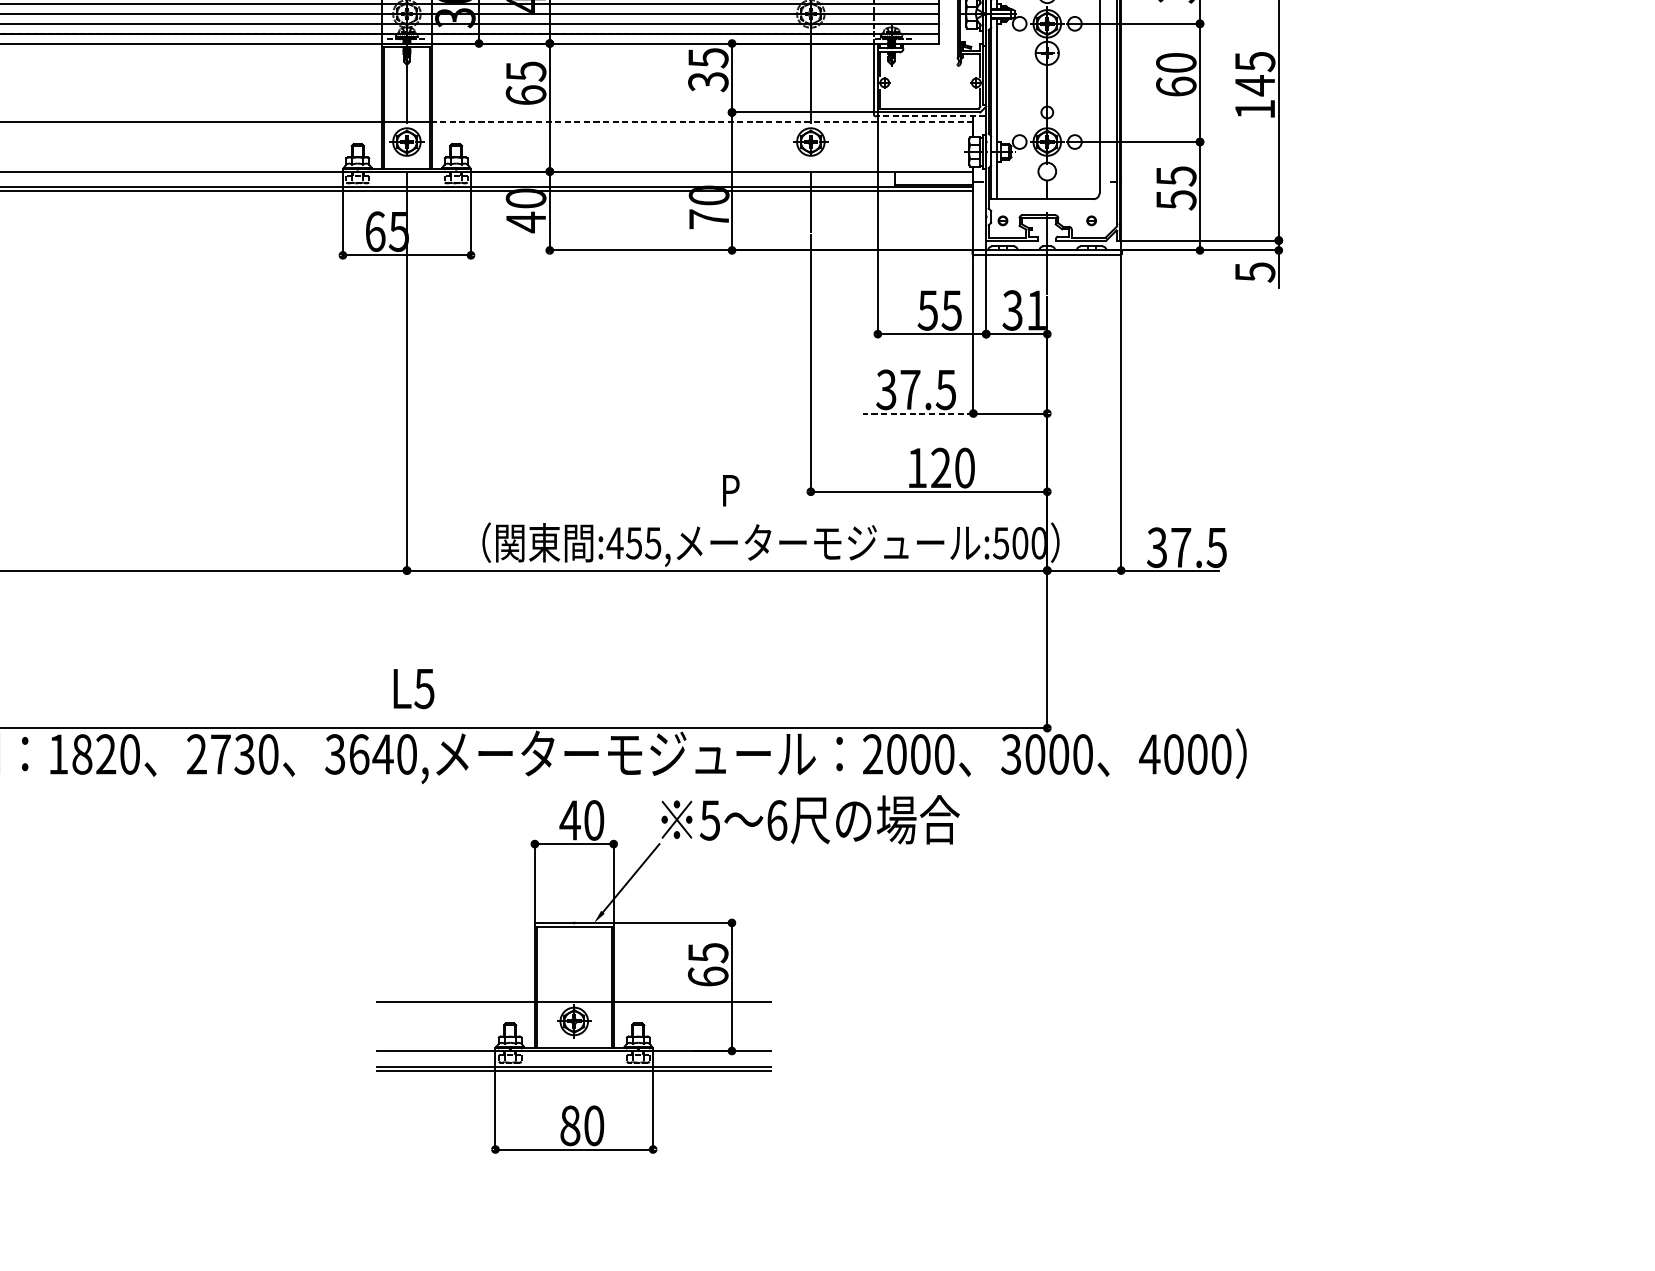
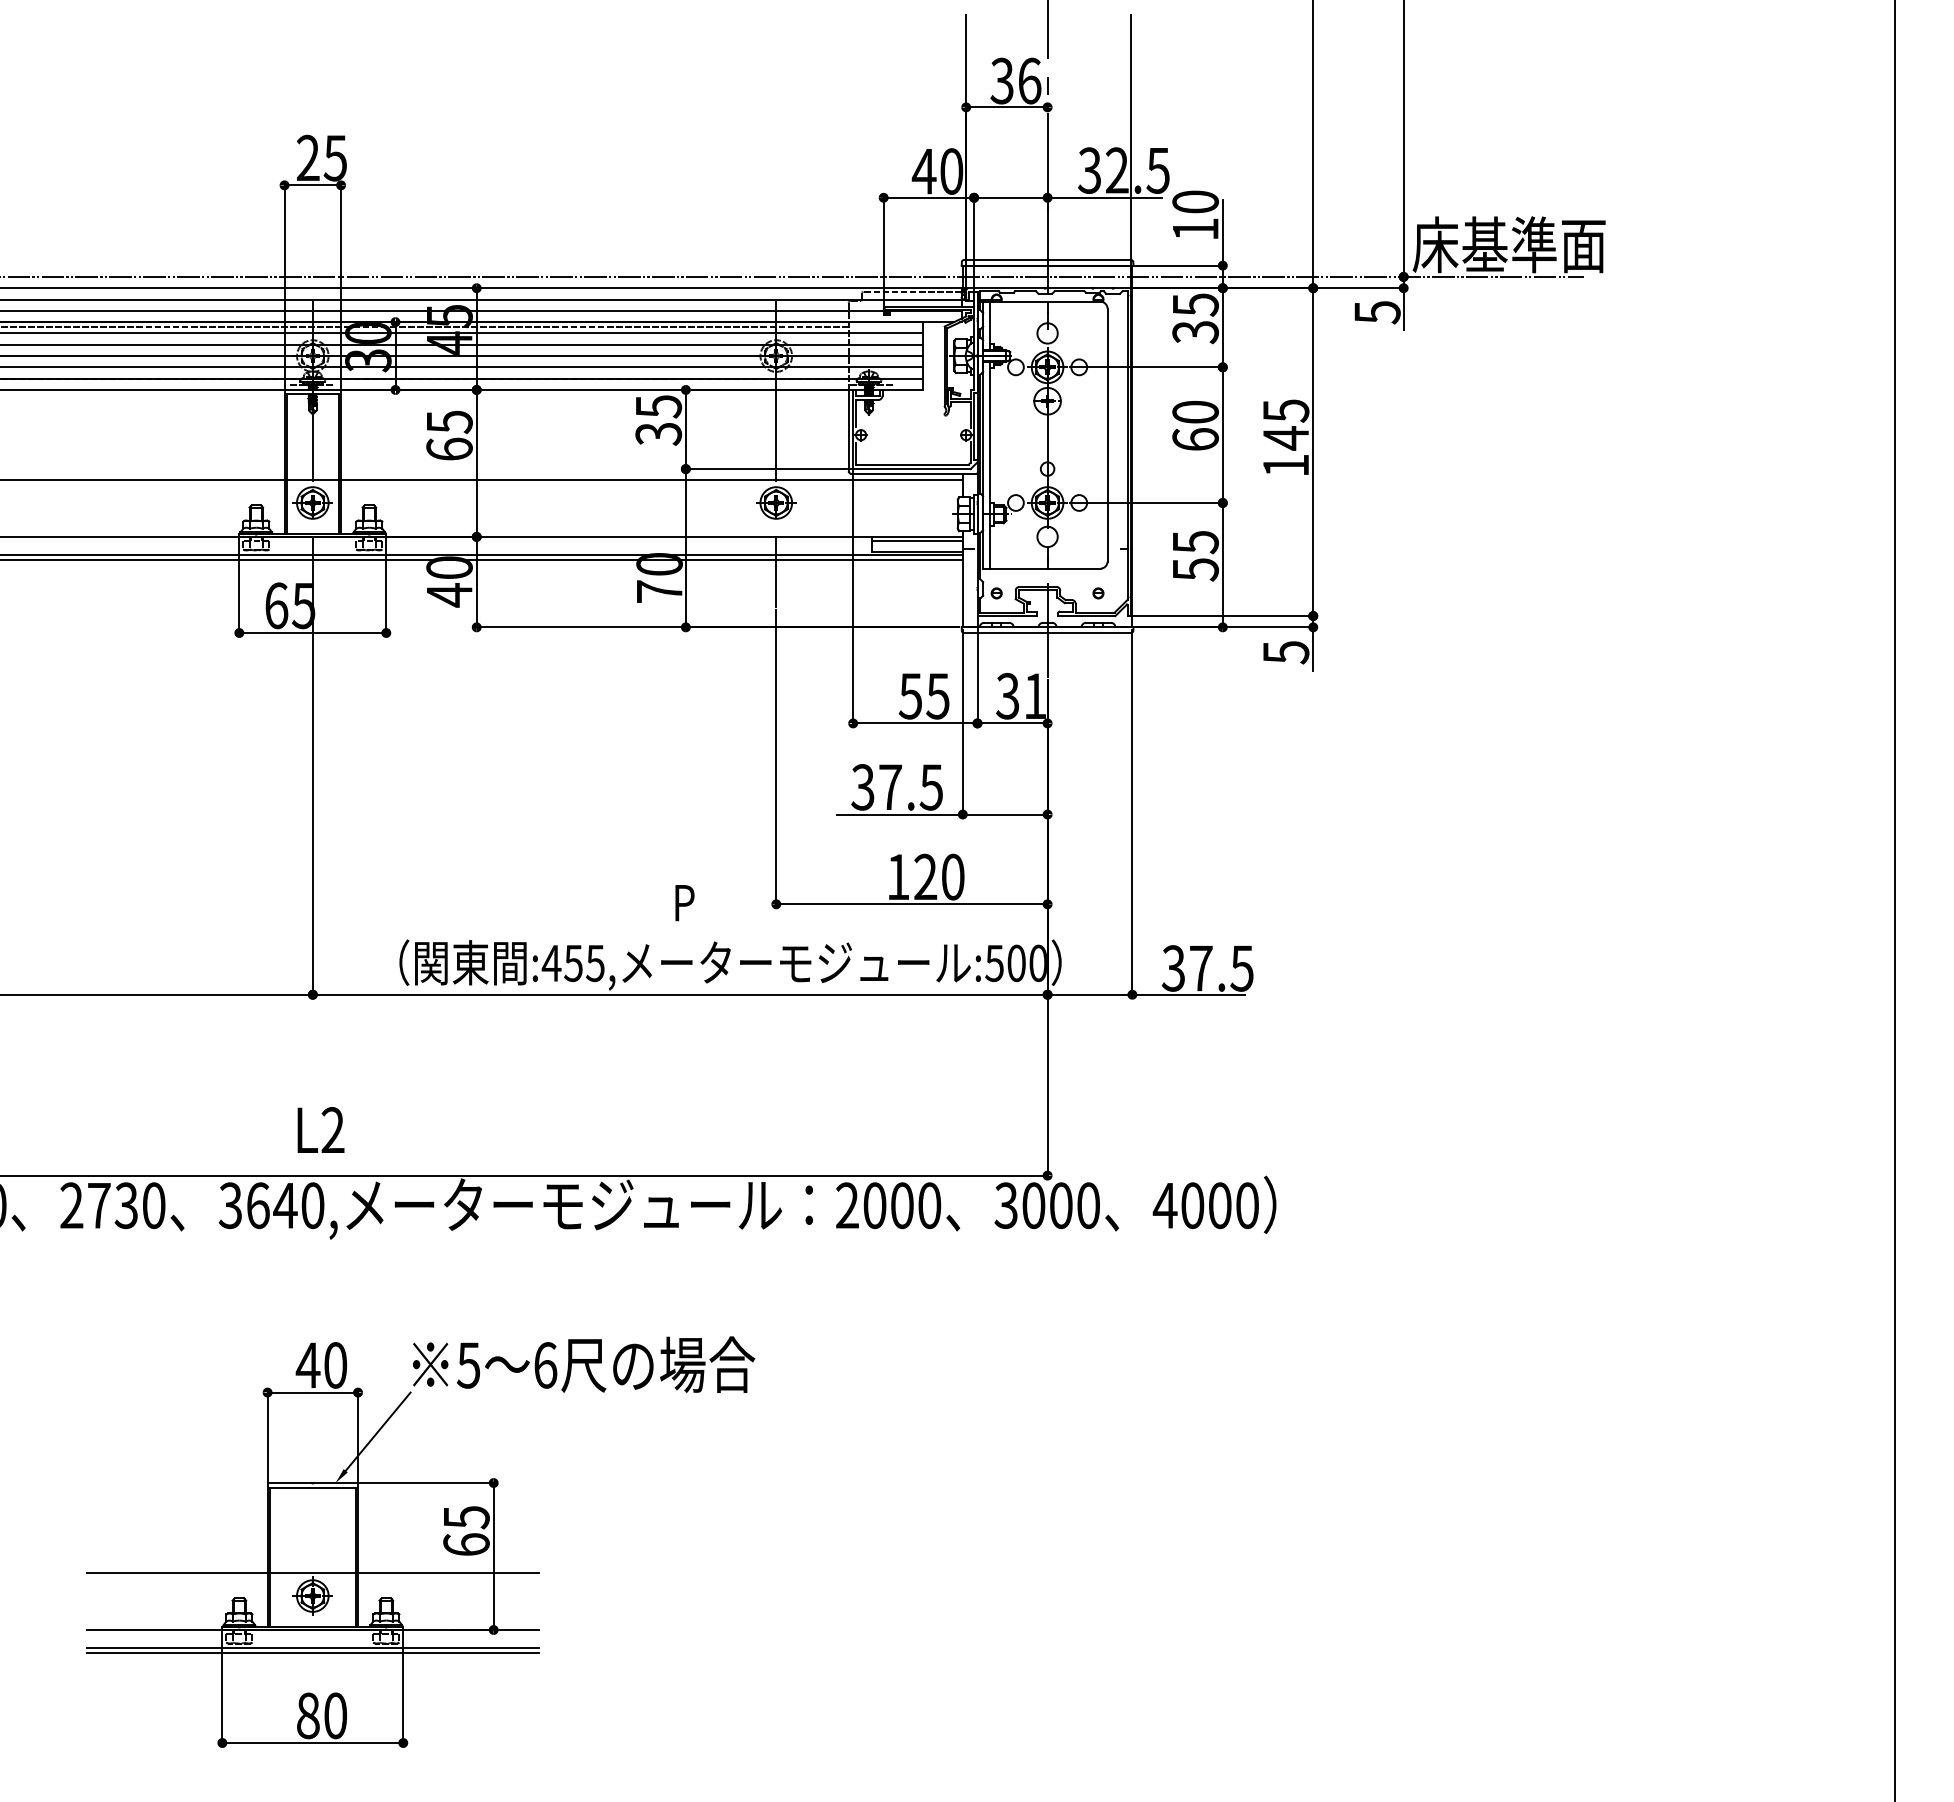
line: (930, 116) -> (913, 473), dashed -> solid
line: (702, 122) -> (651, 480), dashed -> solid
line: (933, 175) -> (917, 541), added
line: (918, 413) -> (899, 814), dashed -> solid
text: (424, 688) -> (332, 1130), L5 -> L2
part: (668, 973) -> (420, 1541), moved

